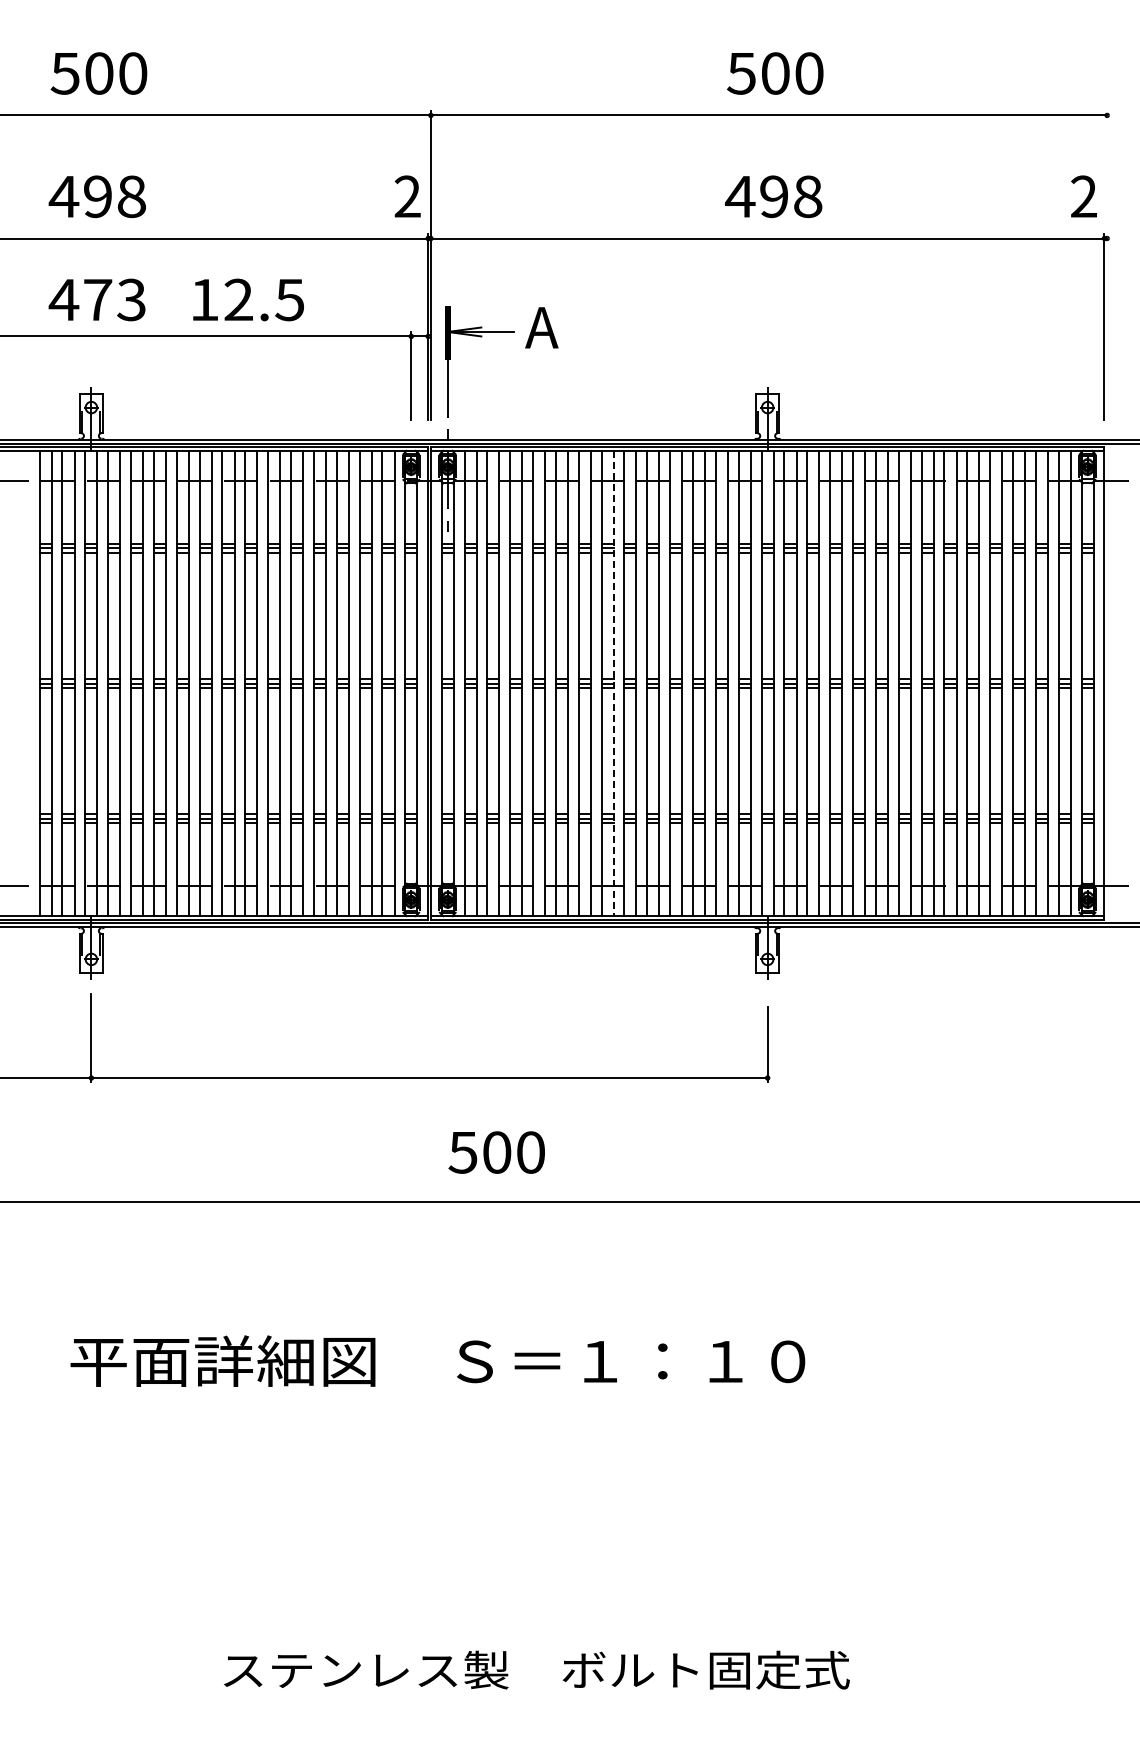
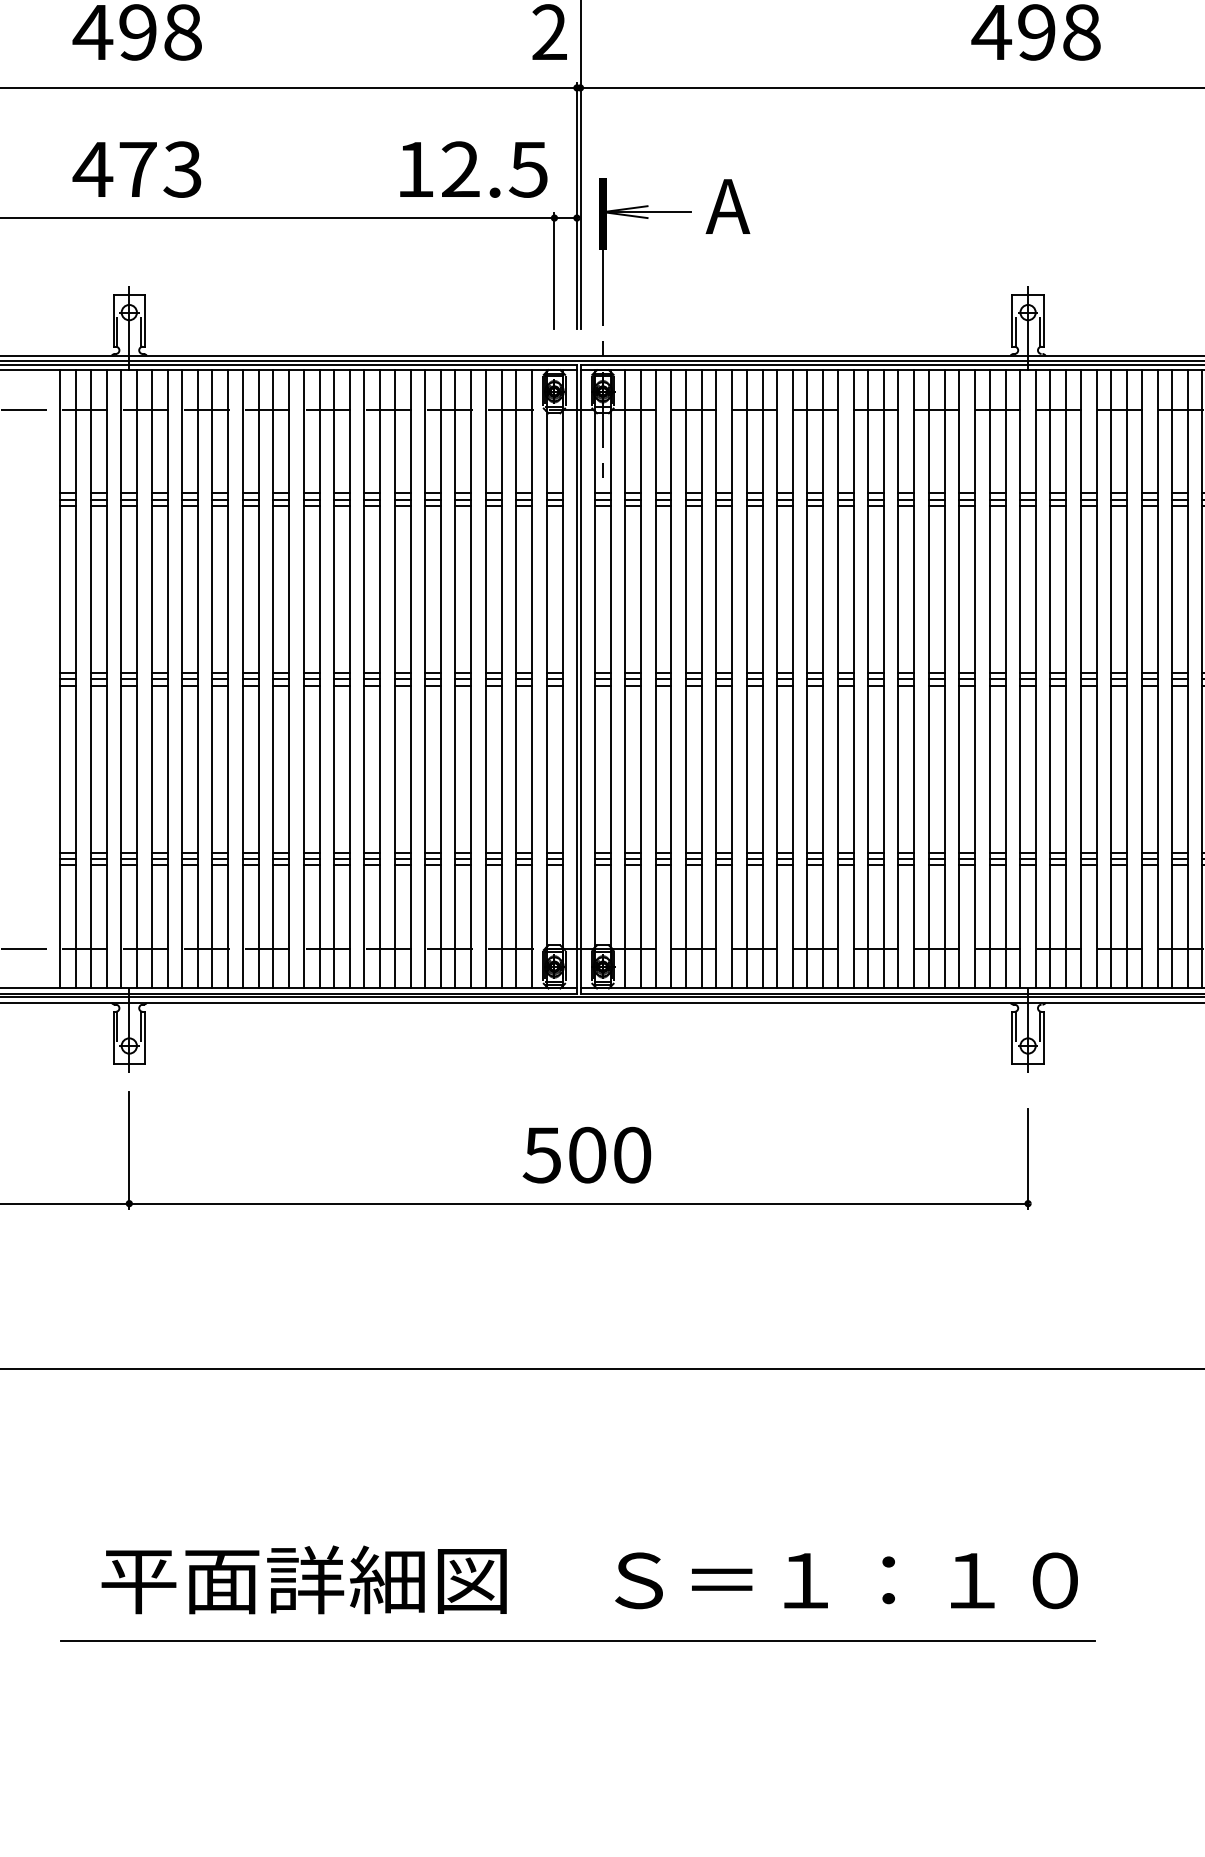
text: (248, 299) -> (473, 168), moved
line: (613, 683) -> (823, 679), dashed -> solid
text: (496, 1152) -> (586, 1155), moved
line: (428, 1406) -> (577, 1640), added

